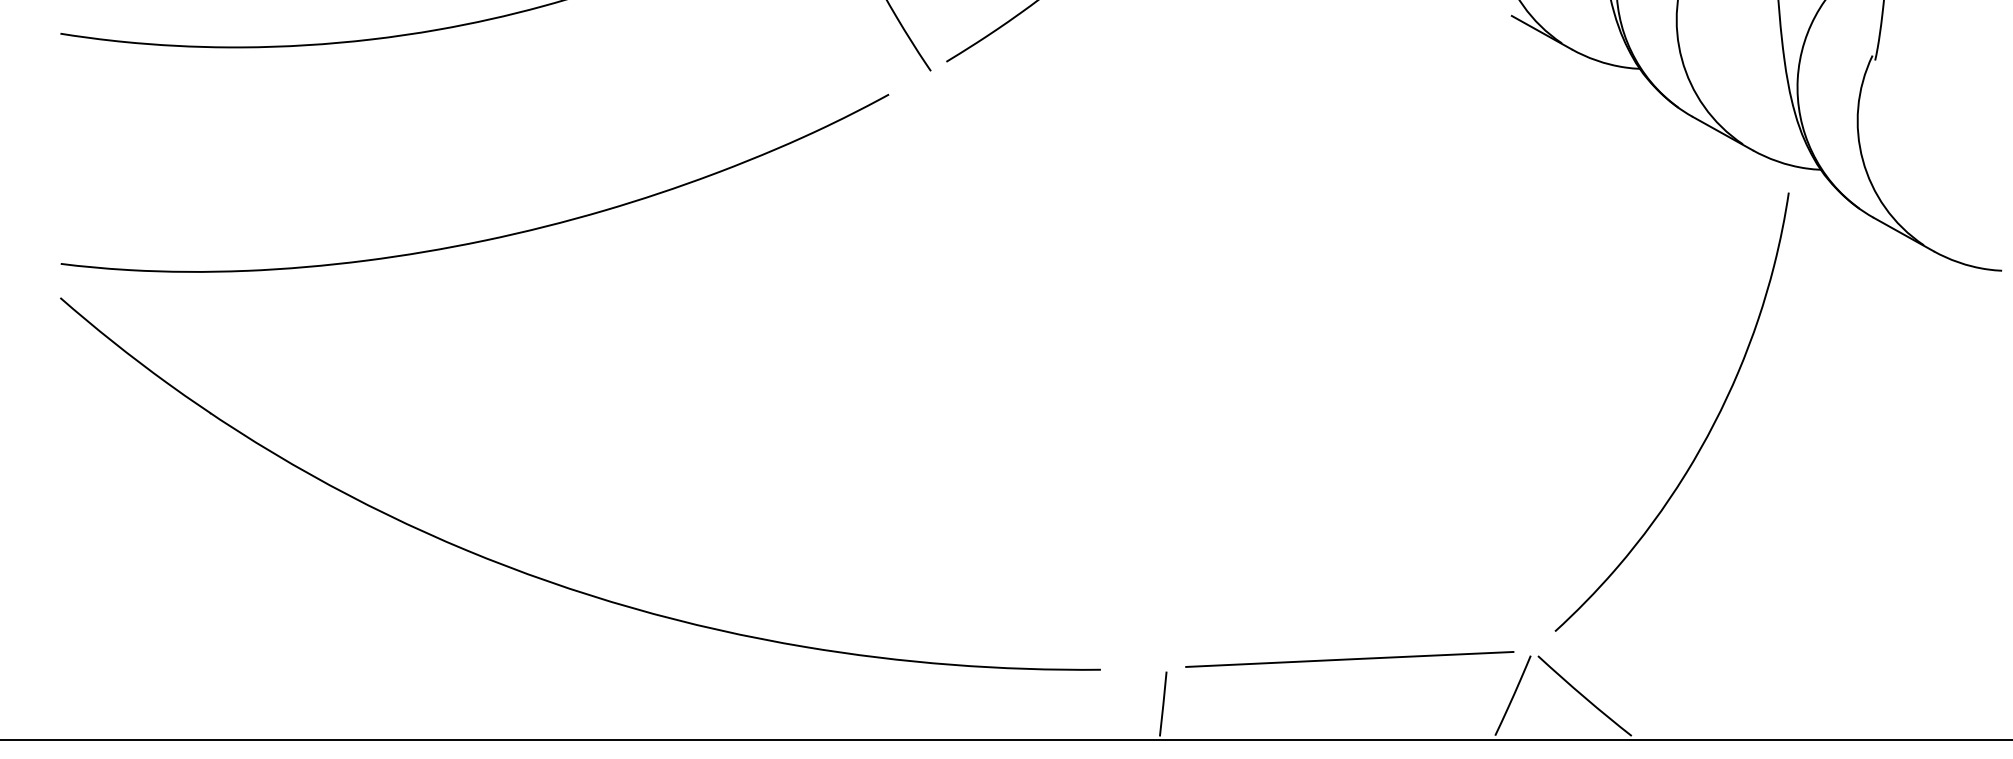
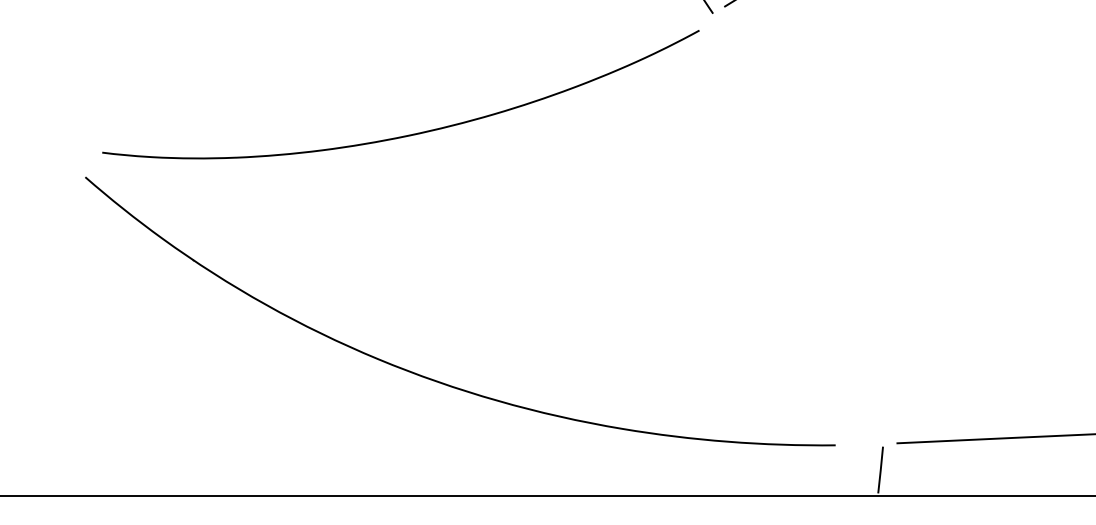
curve: (483, 239) -> (407, 135), moved

